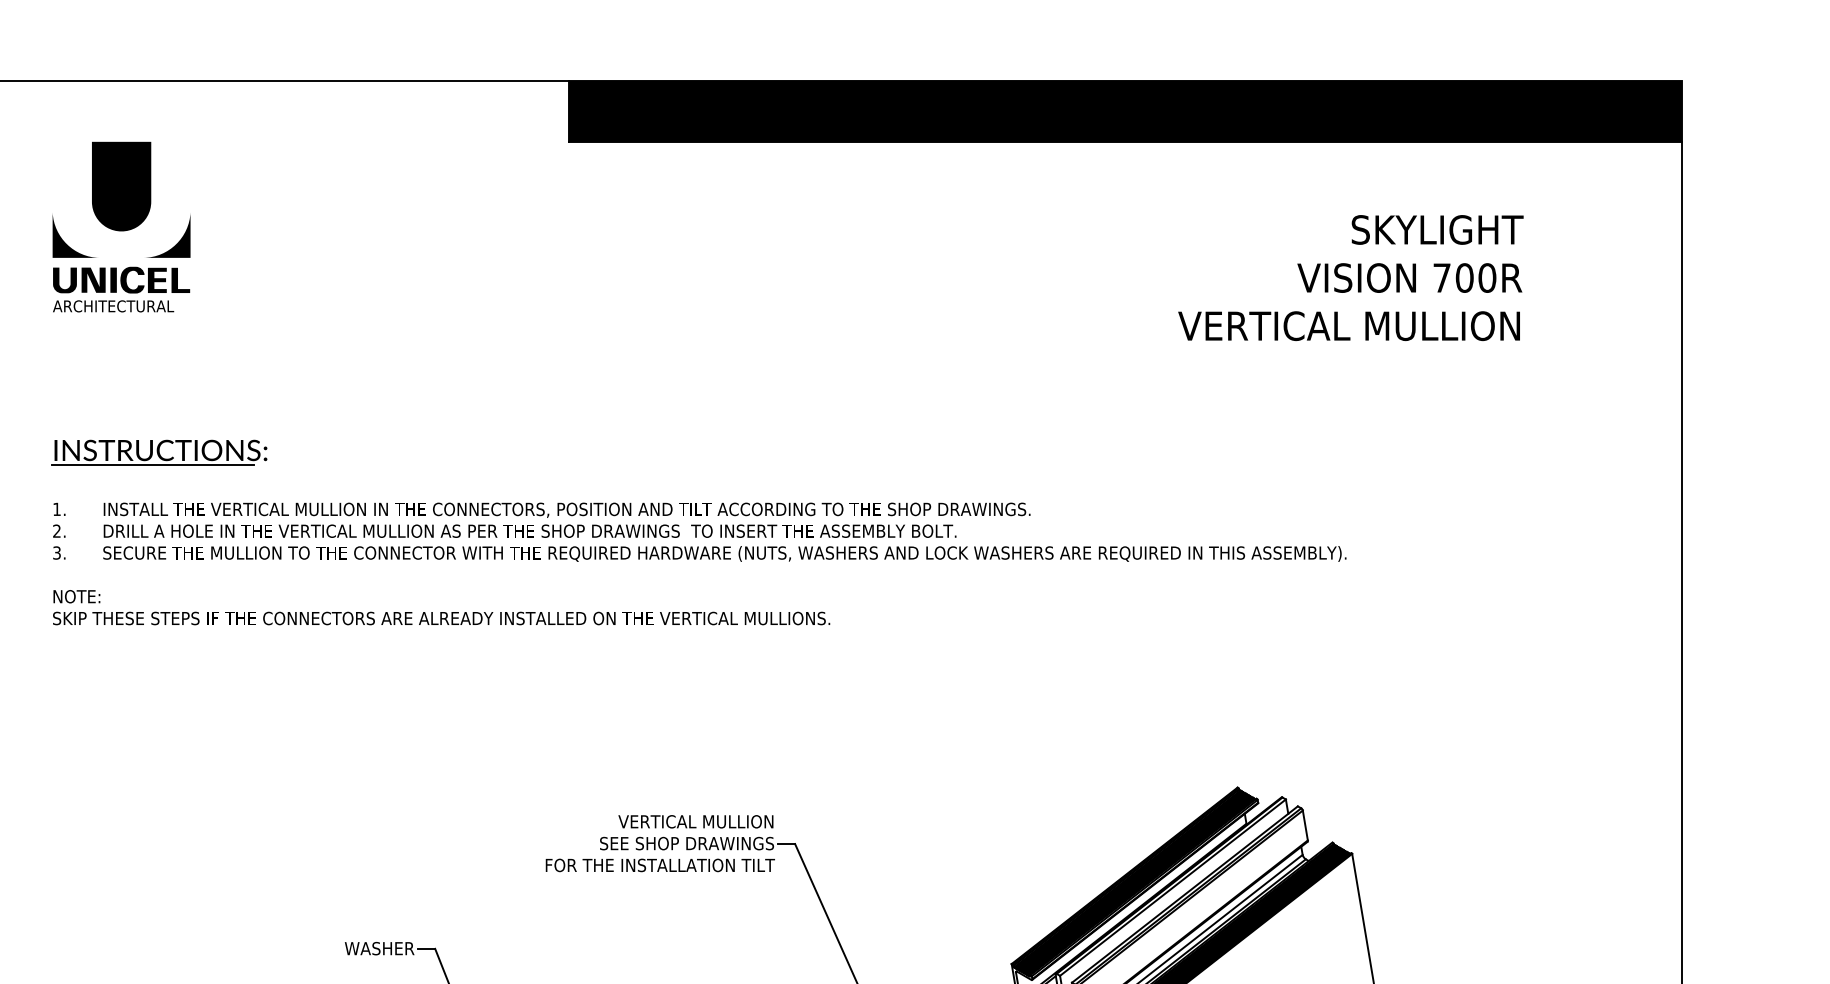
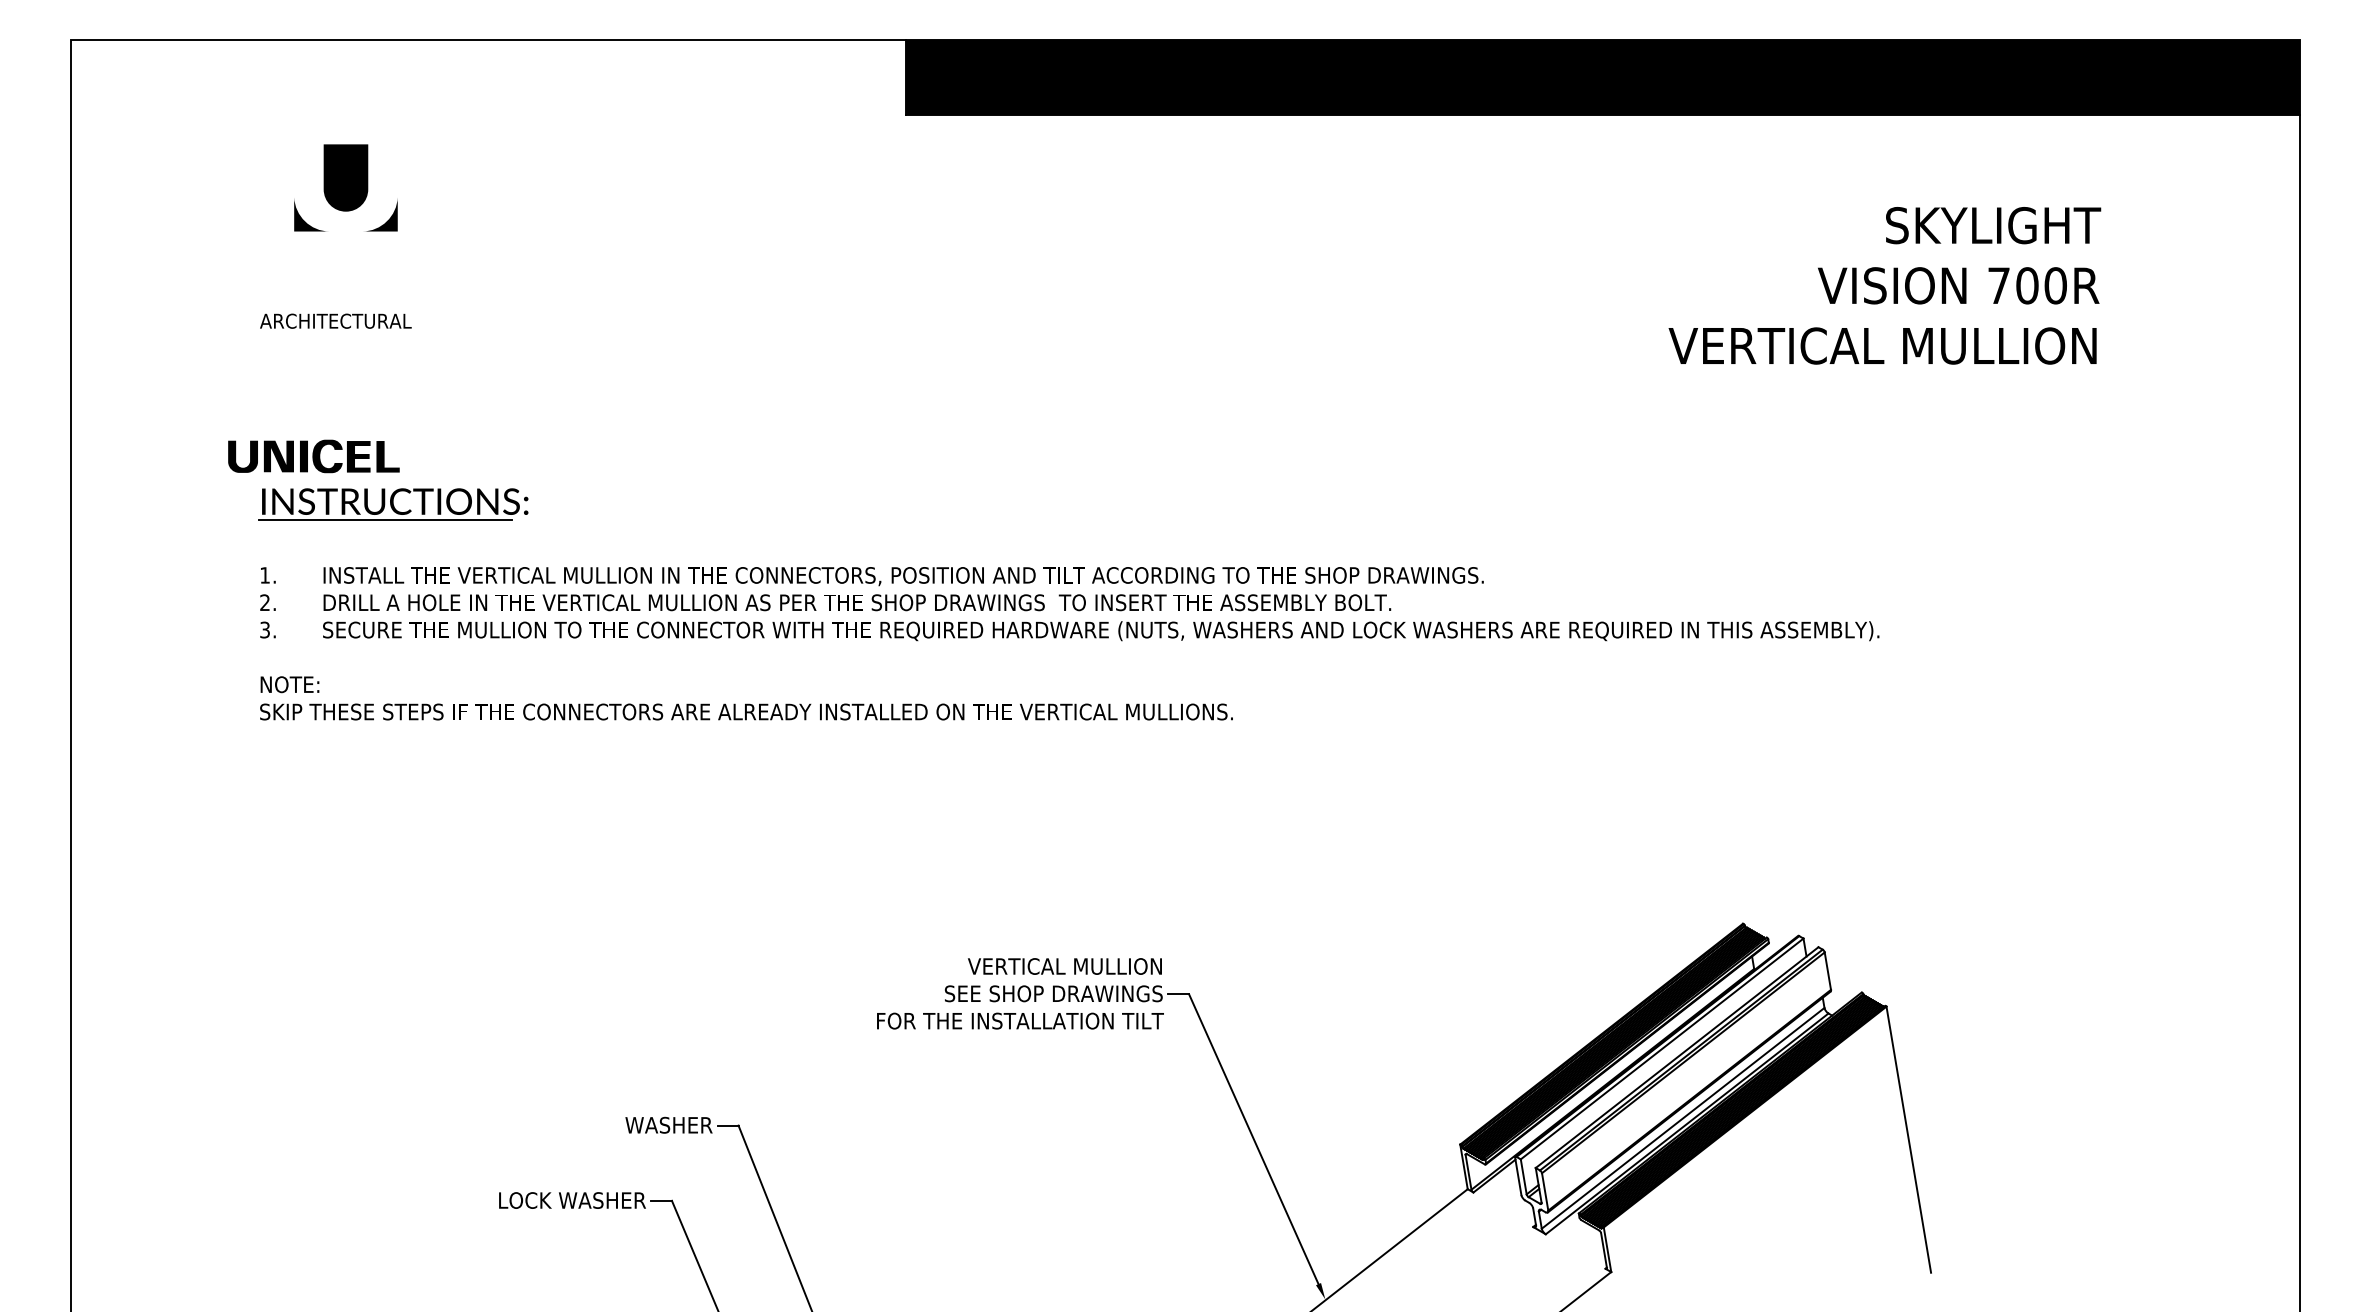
part: (121, 199) -> (345, 187), size x0.6
part: (121, 280) -> (313, 456), moved

